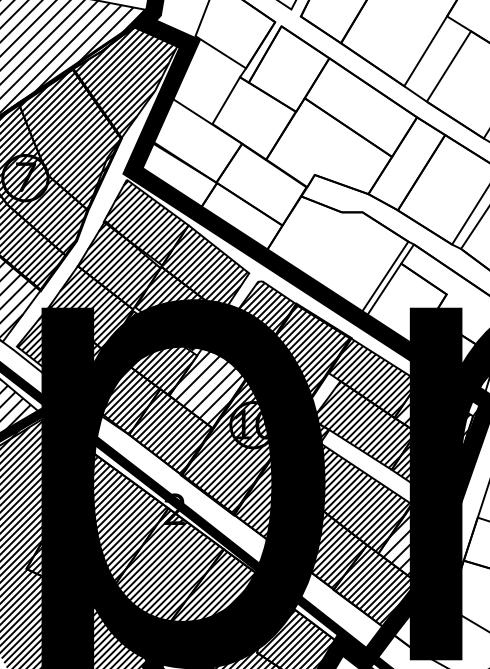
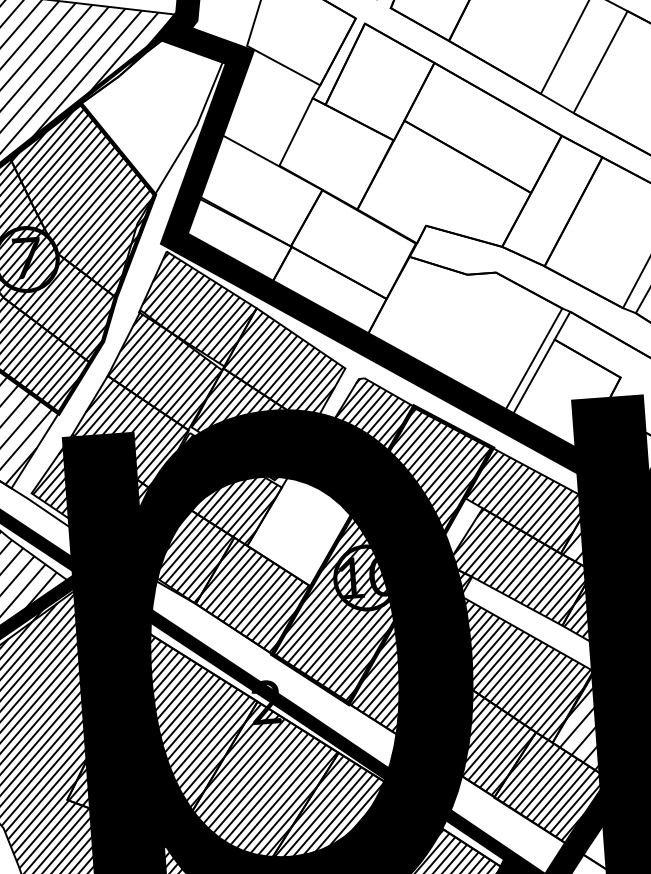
hatch: (126, 79) -> (156, 112), removed
hatch: (211, 385) -> (304, 527), removed

